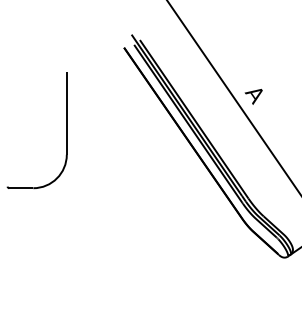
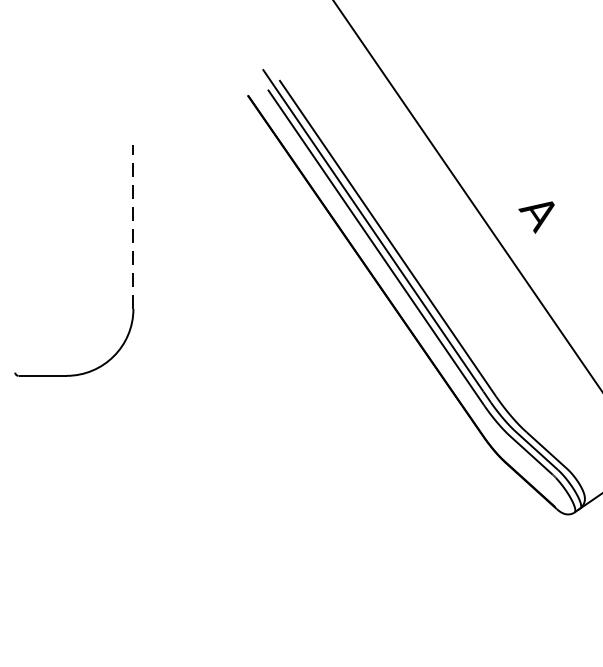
part: (253, 96) -> (536, 216), moved
line: (66, 113) -> (132, 226), solid -> dashed

